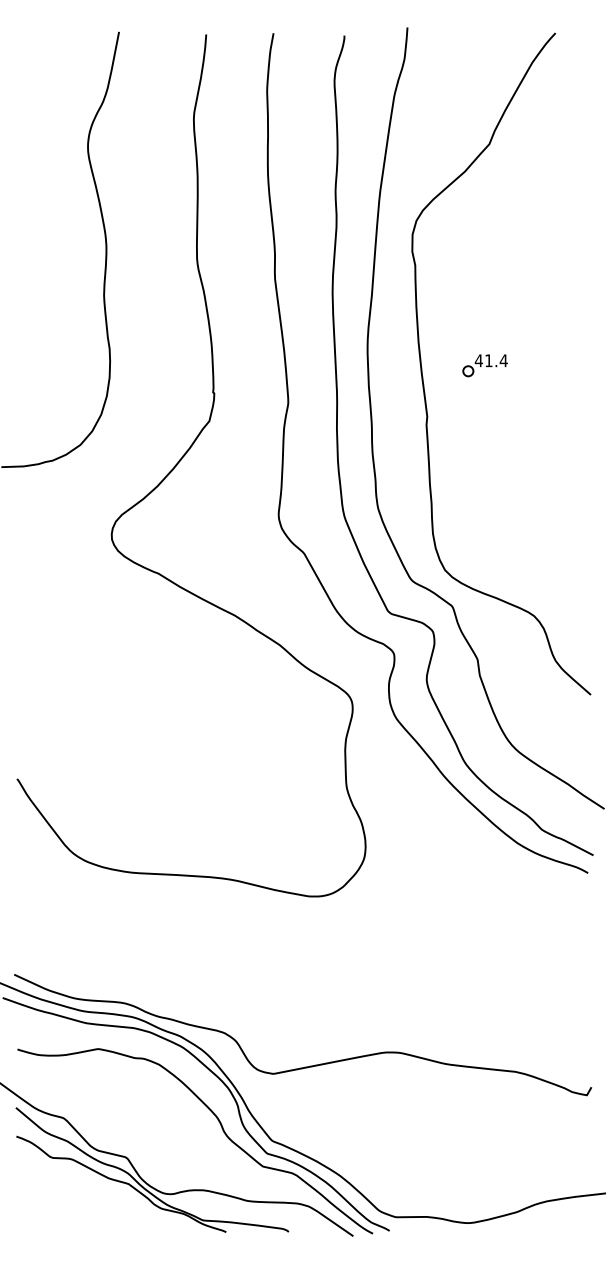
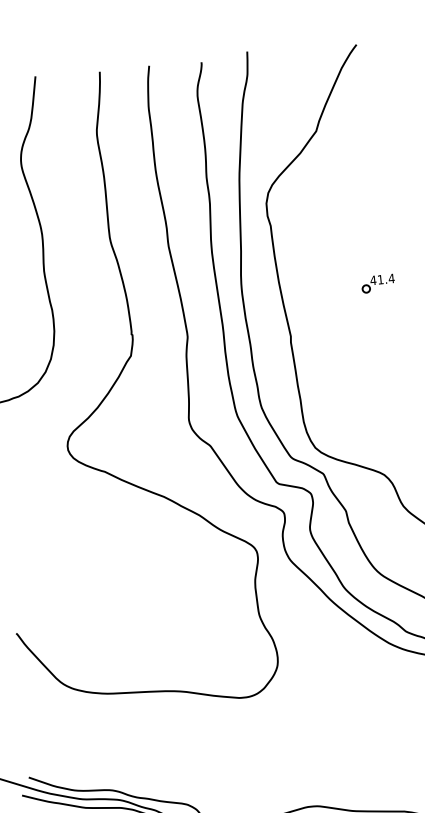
part: (484, 365) -> (377, 283), moved

